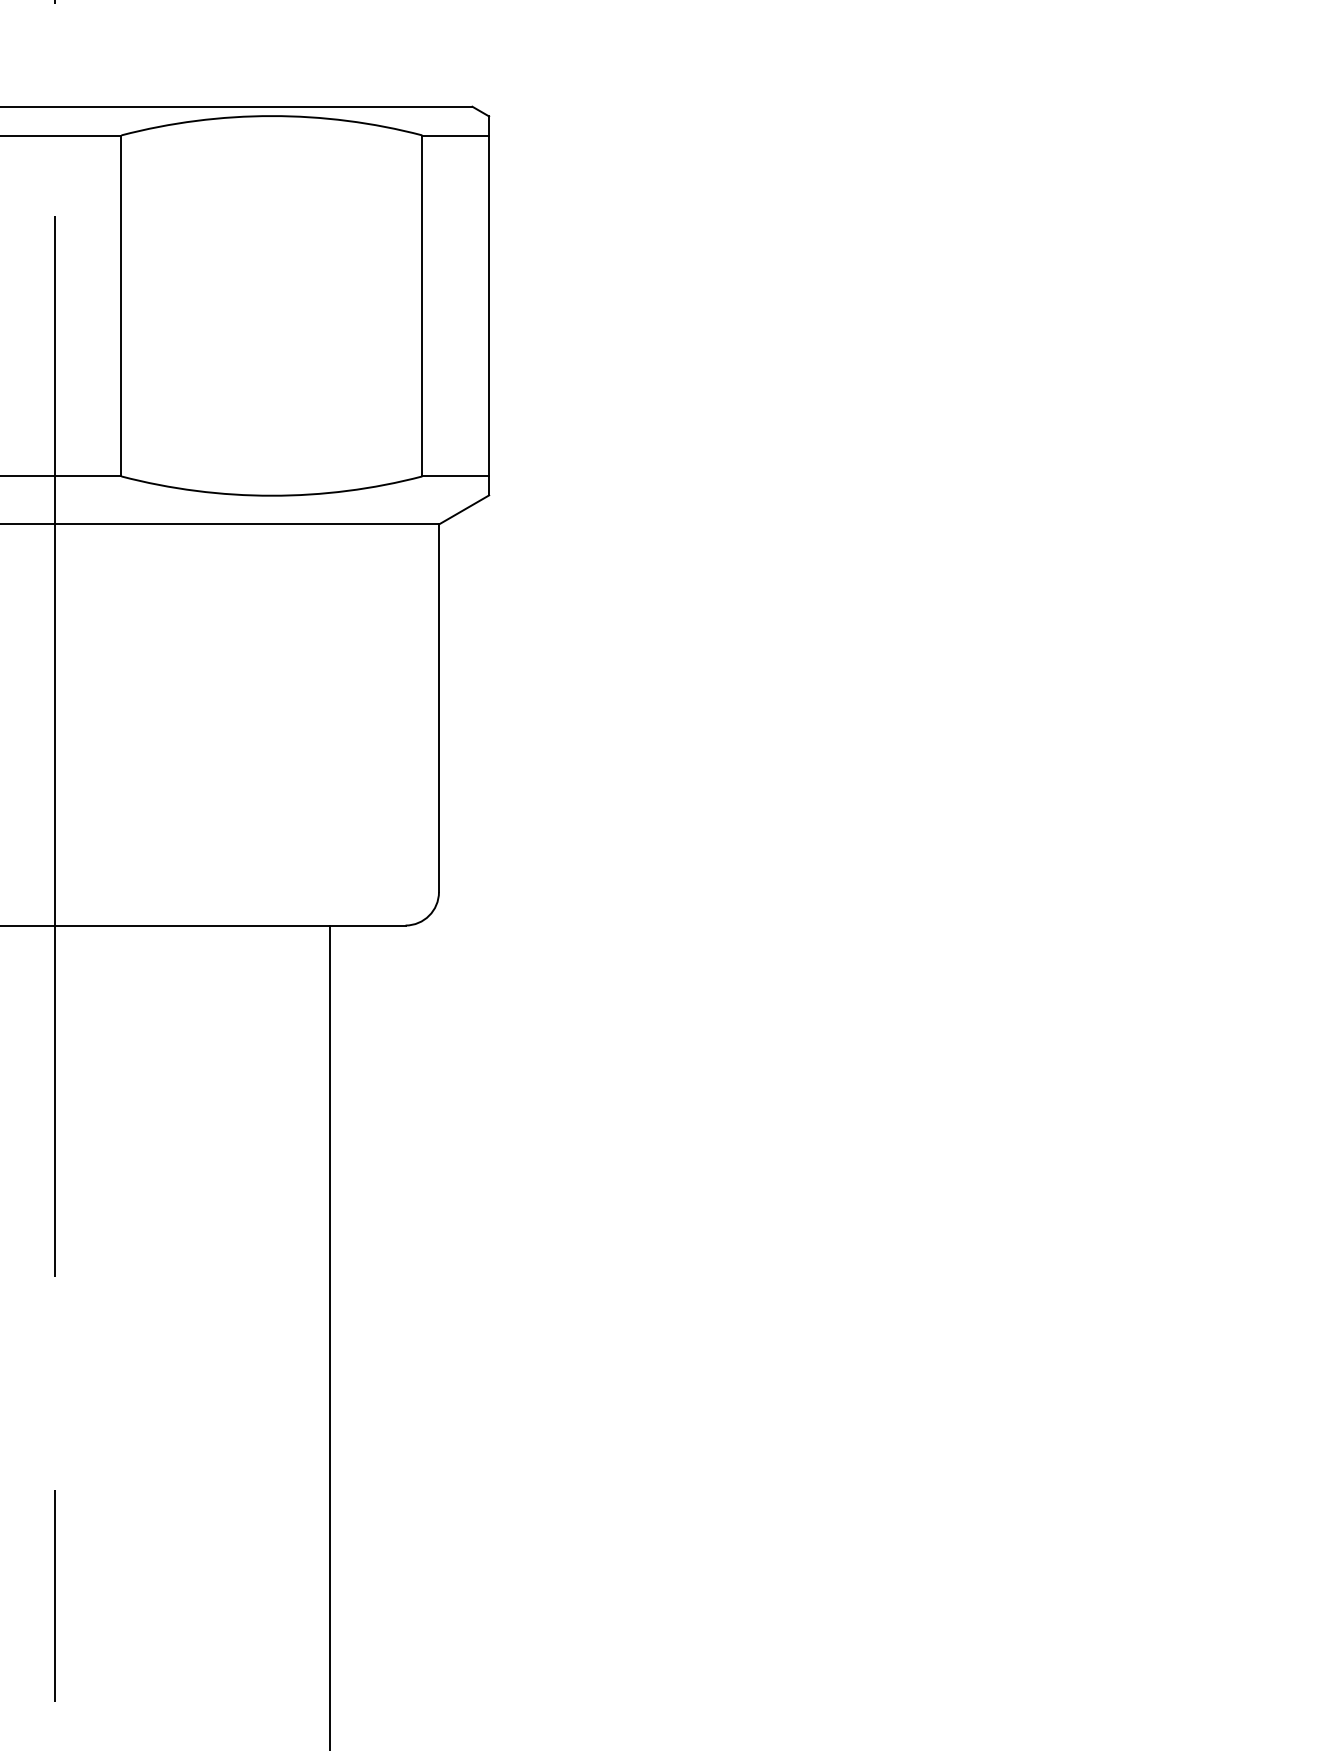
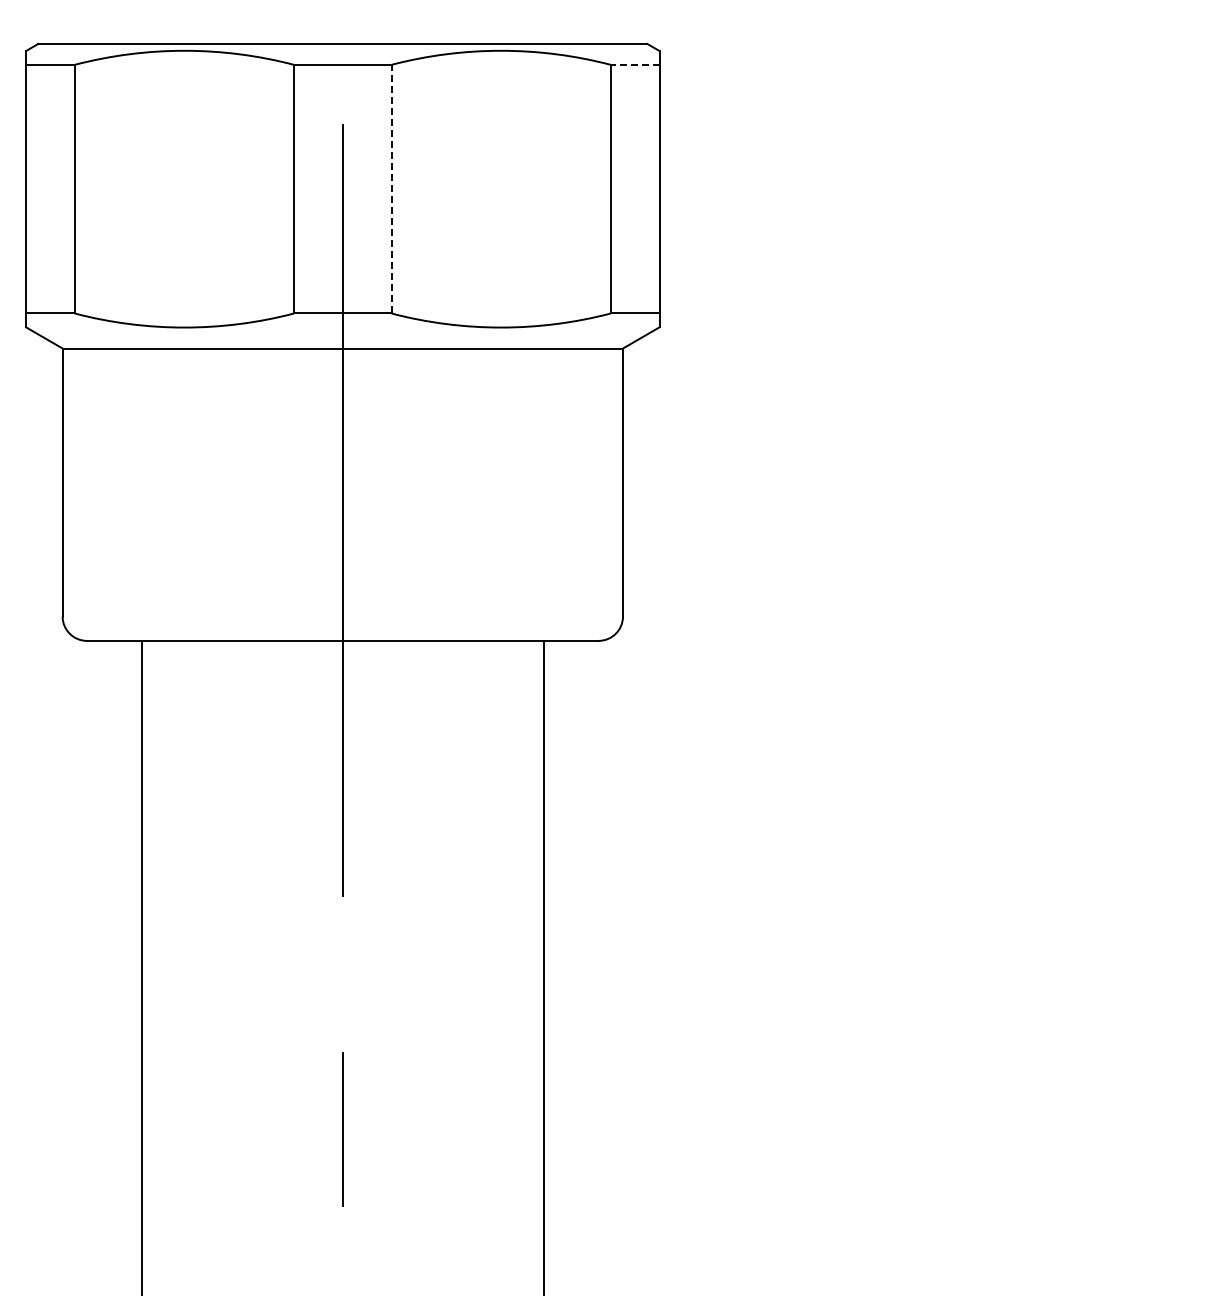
line: (454, 136) -> (634, 65), solid -> dashed
line: (121, 304) -> (391, 188), solid -> dashed

